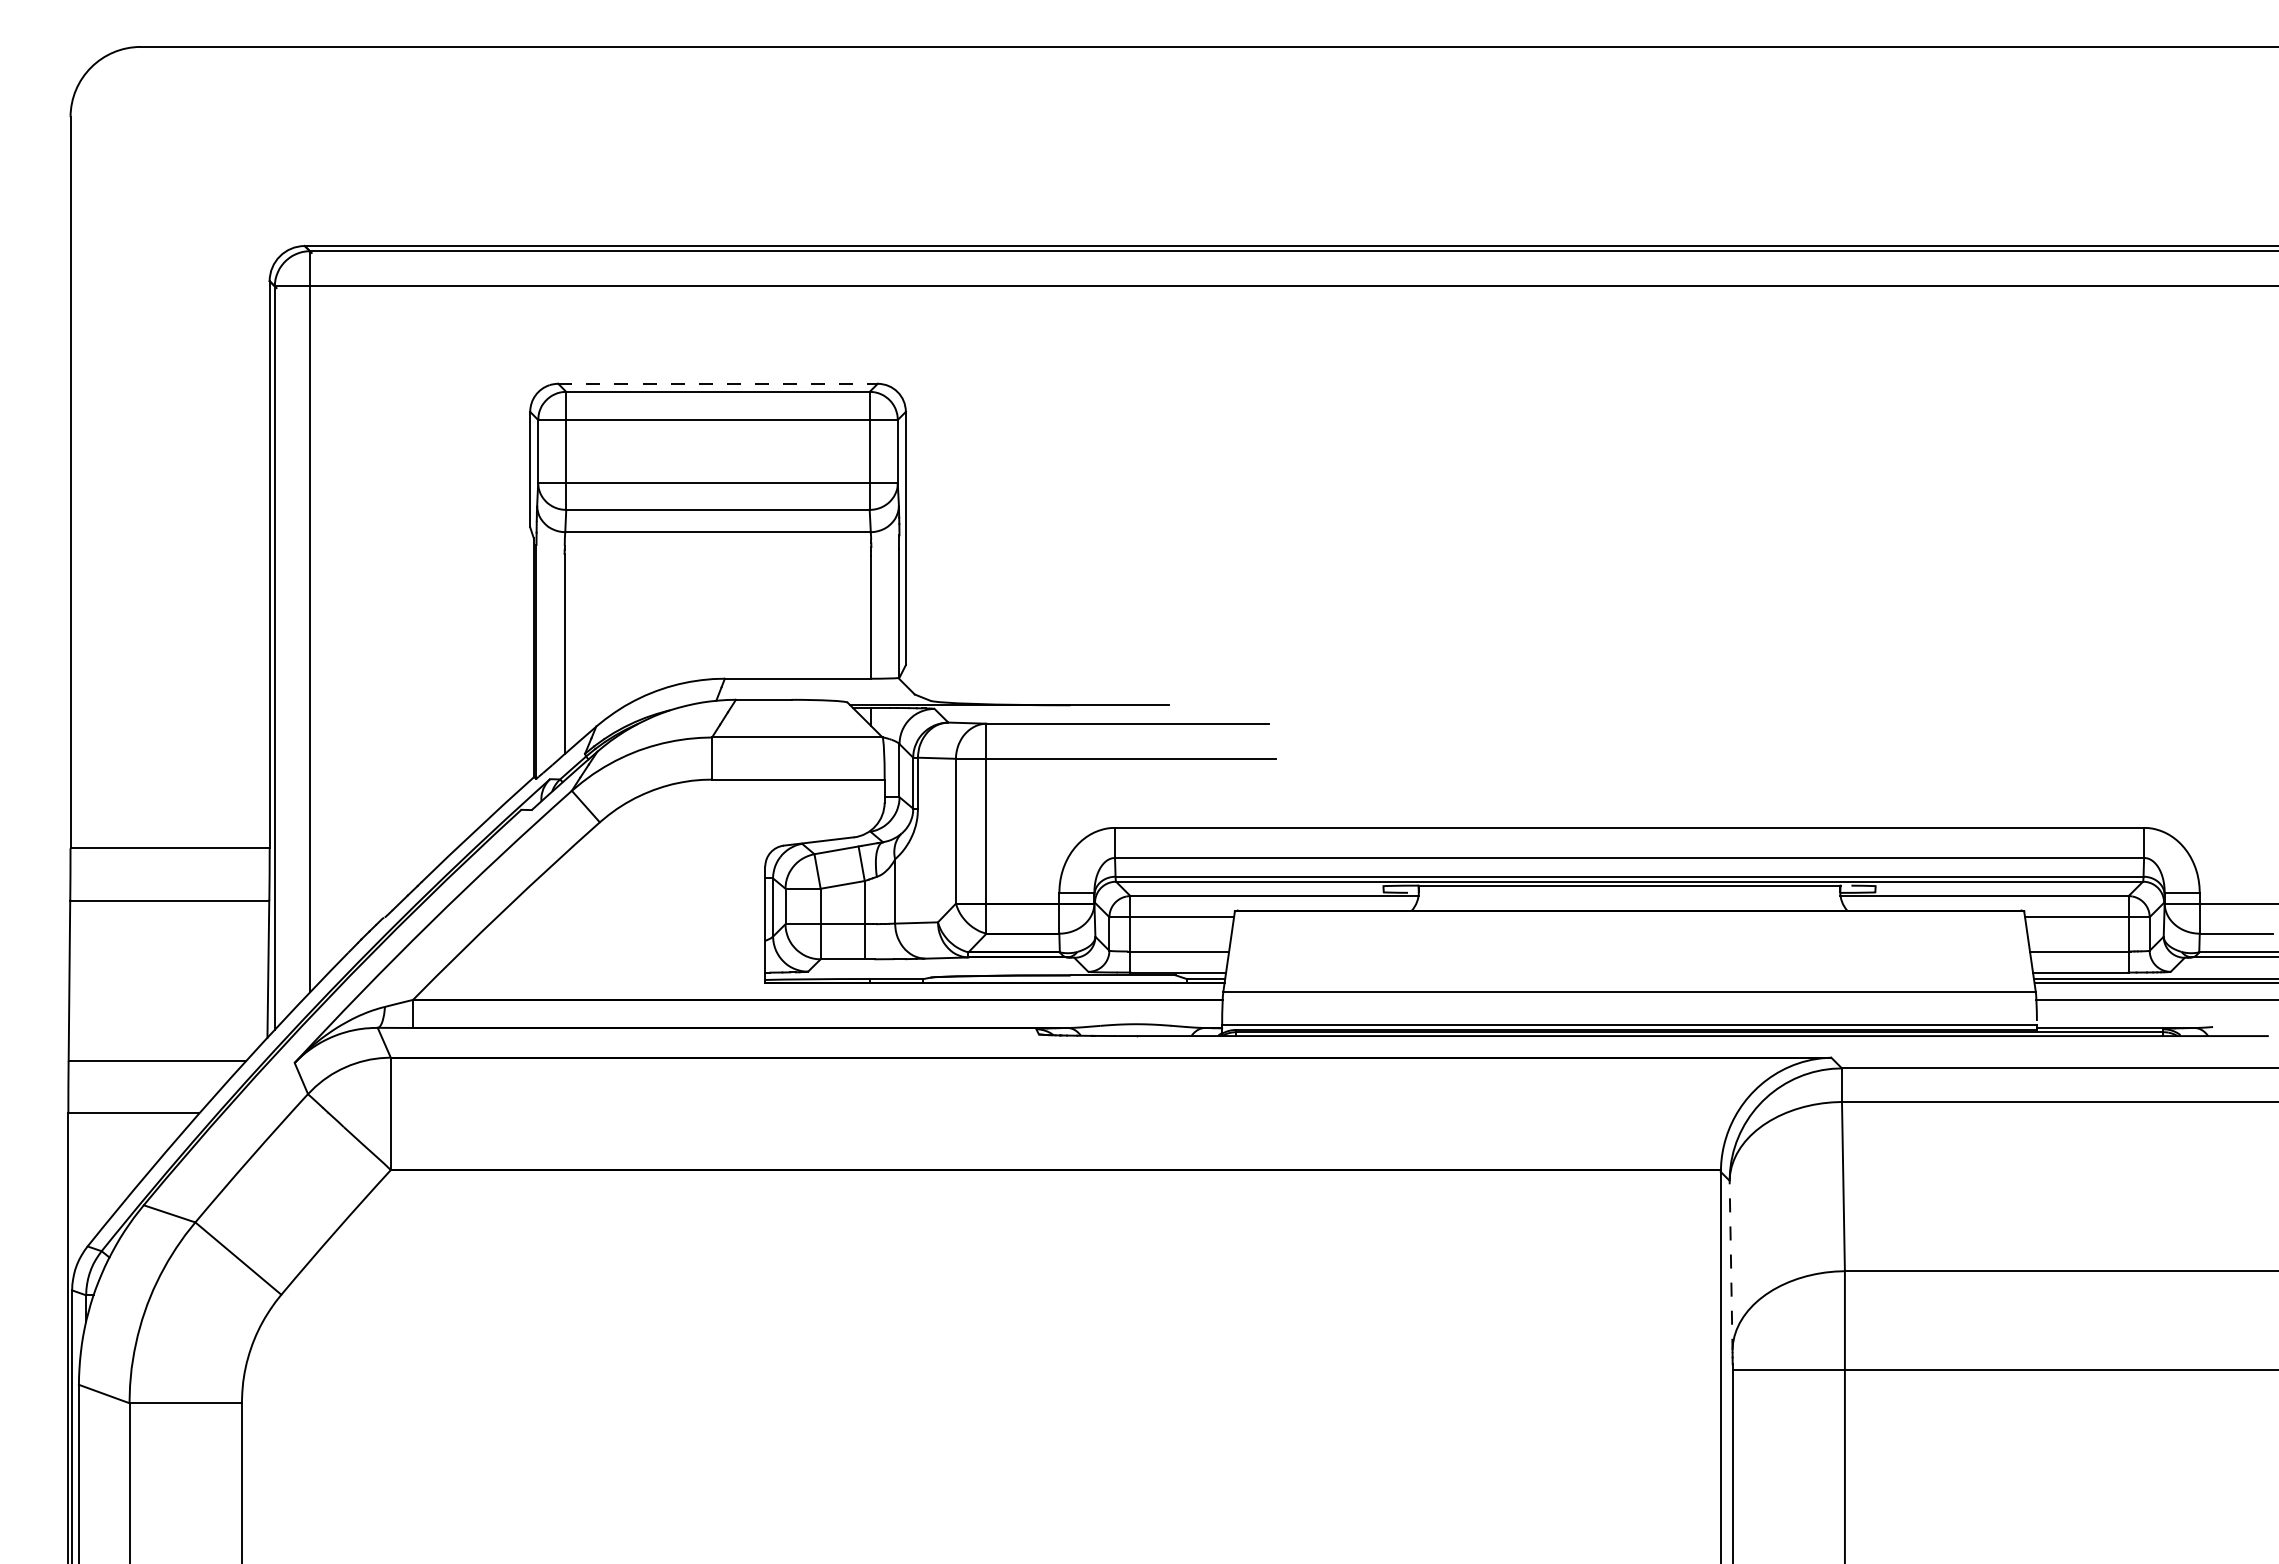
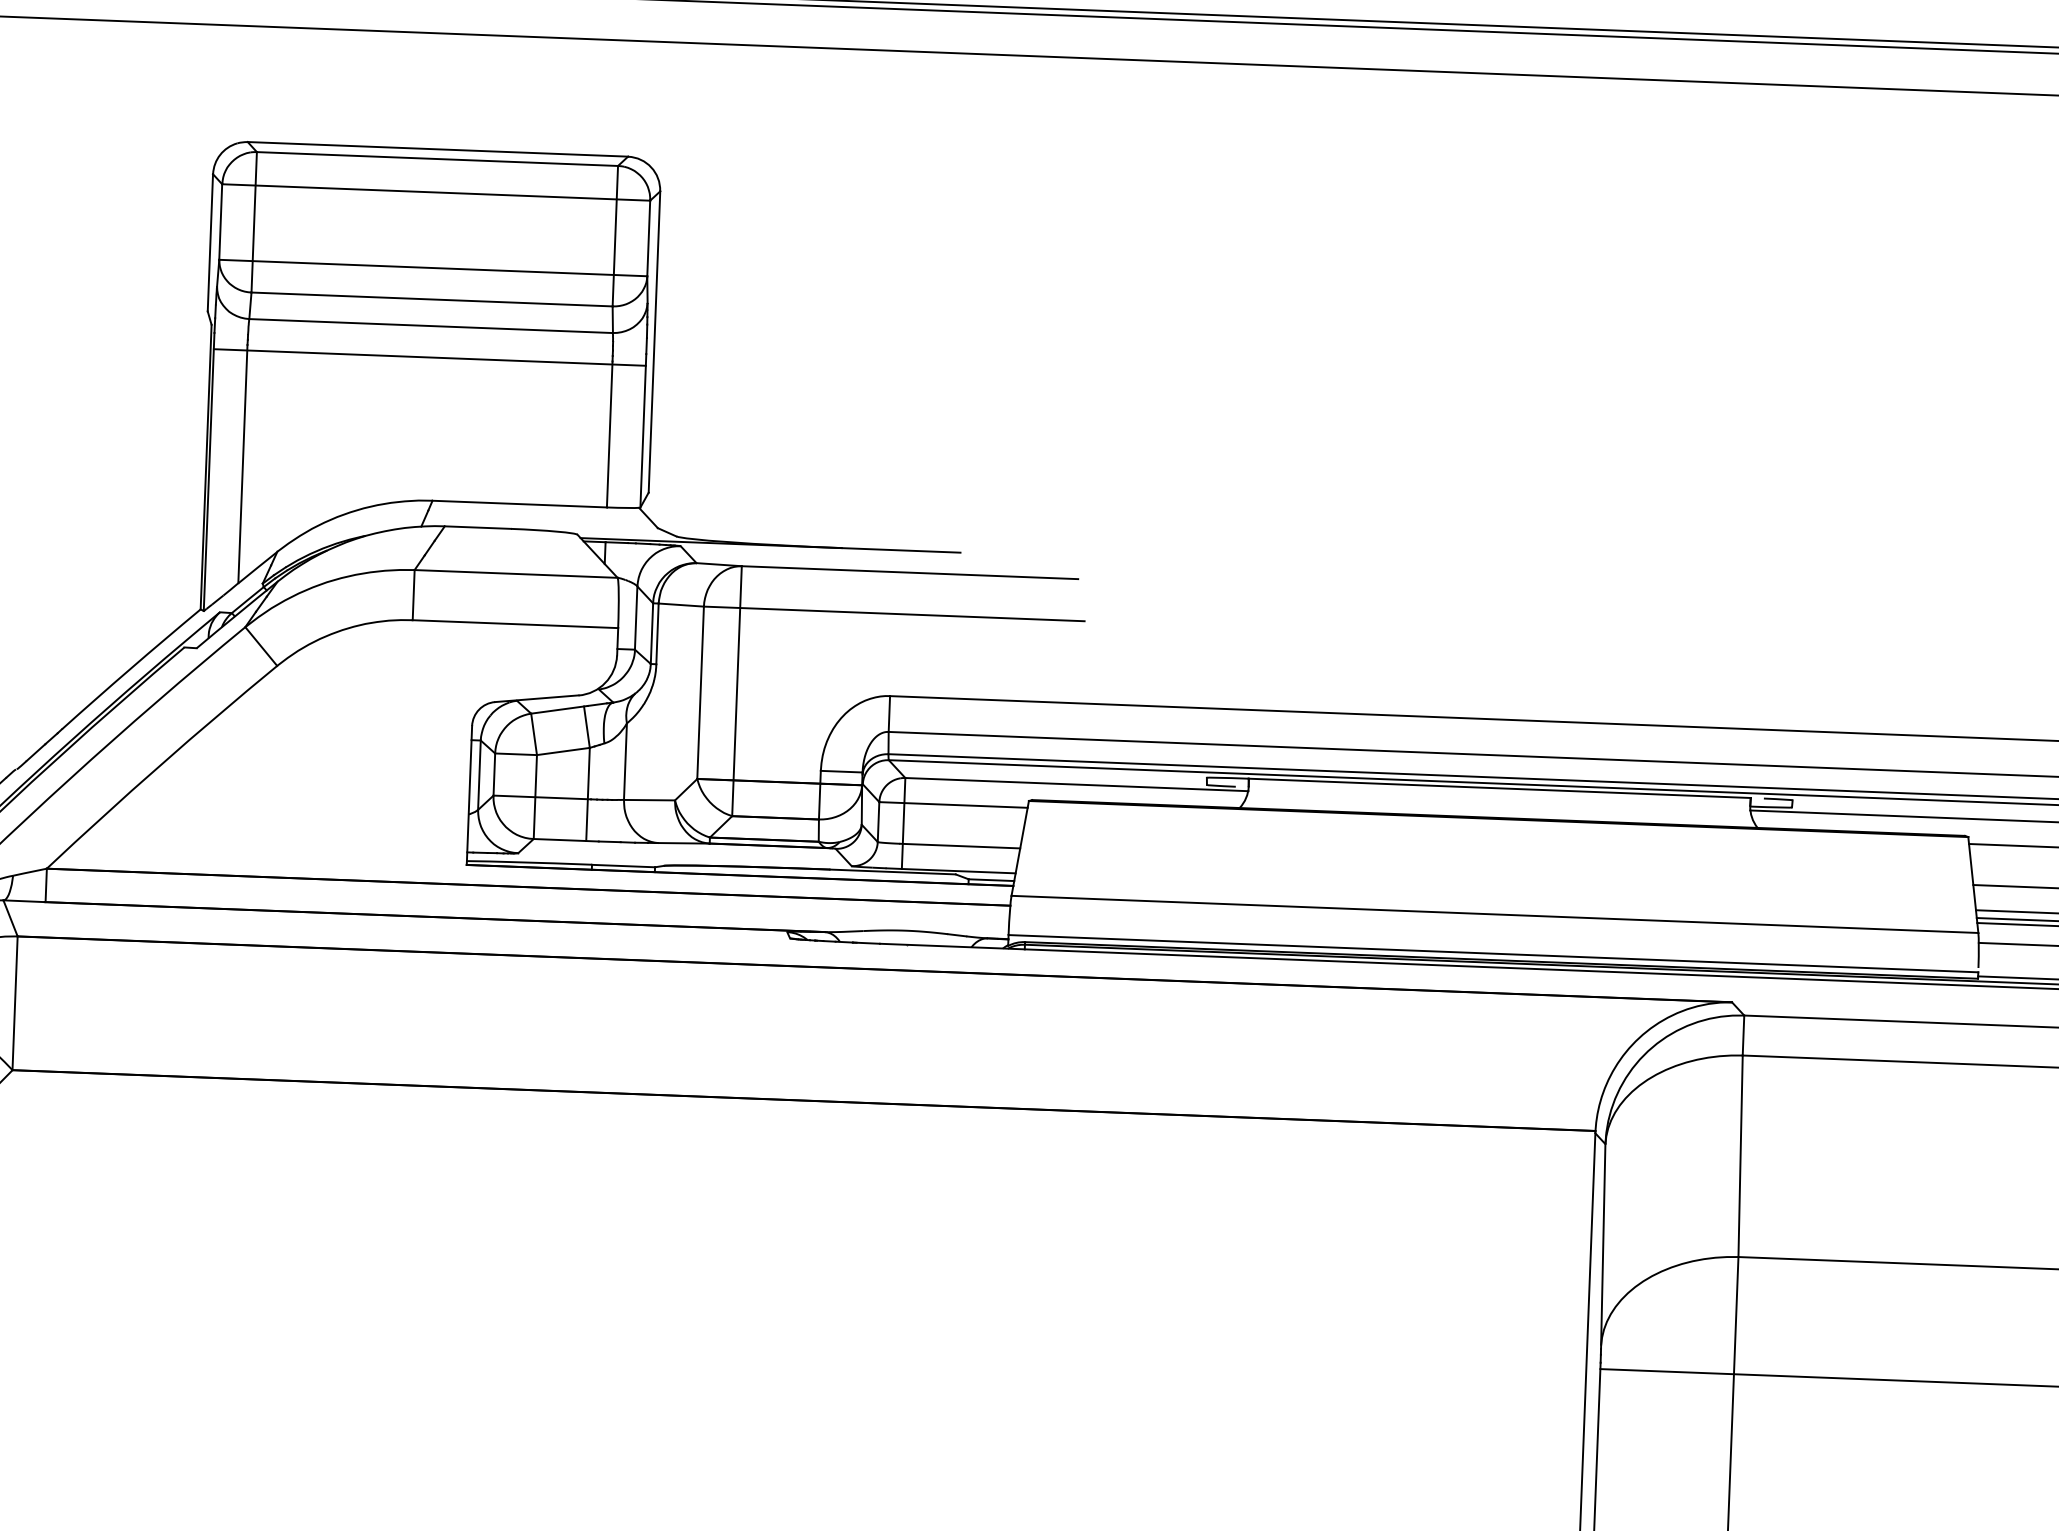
line: (718, 383) -> (438, 149), dashed -> solid
line: (717, 558) -> (429, 357), added
line: (1731, 1266) -> (1603, 1246), dashed -> solid

